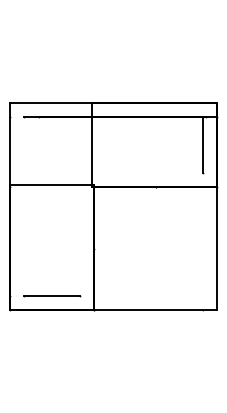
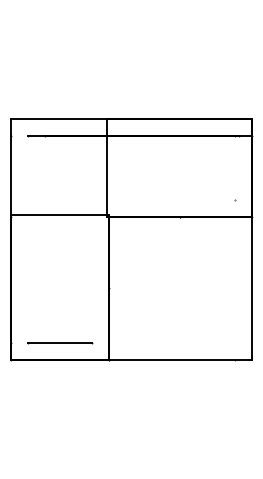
line: (202, 145) -> (234, 168), removed

